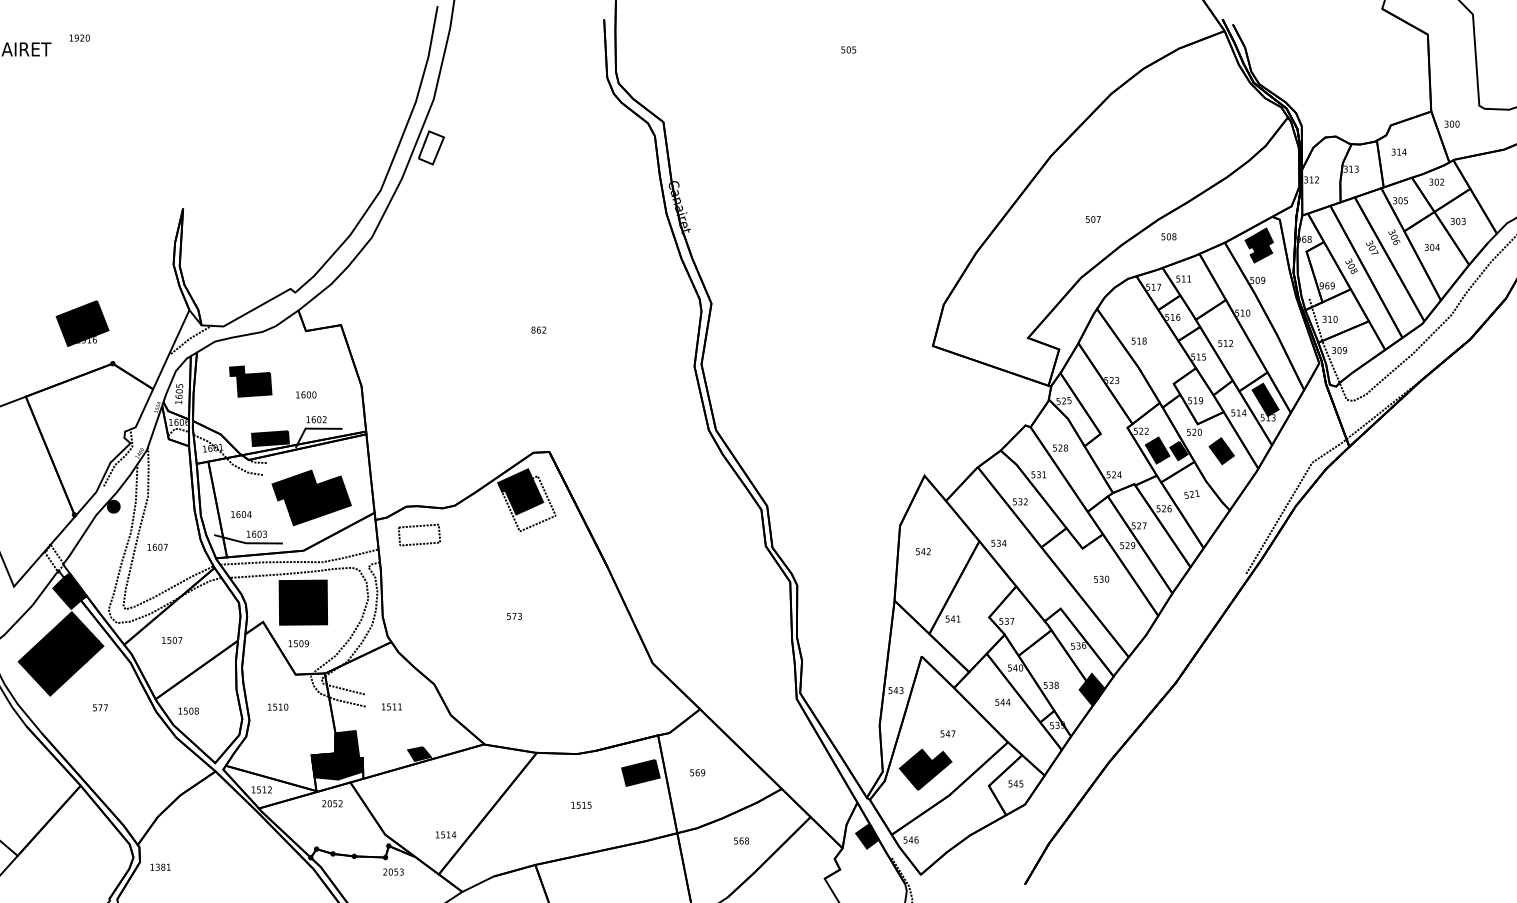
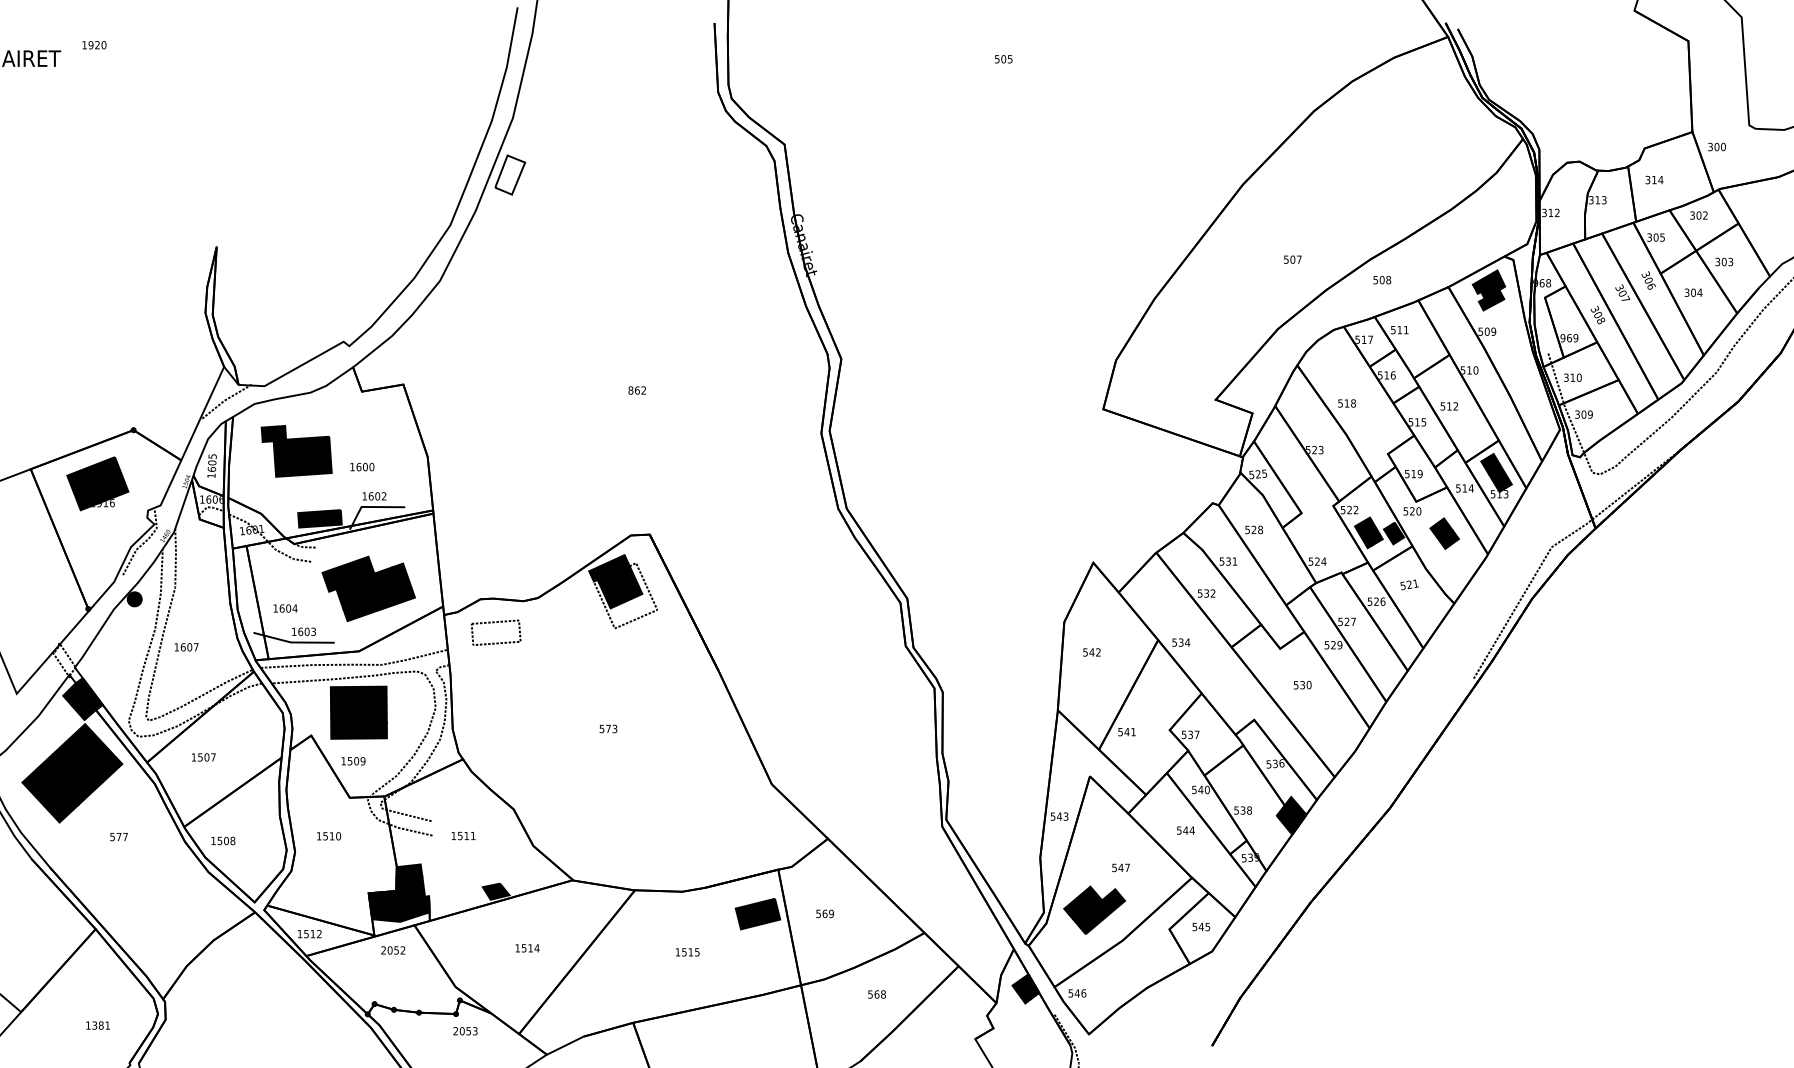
part: (82, 323) -> (97, 483), moved
part: (250, 381) -> (296, 451), size x1.43
text: (445, 835) -> (527, 948), moved
text: (160, 867) -> (97, 1025), moved

